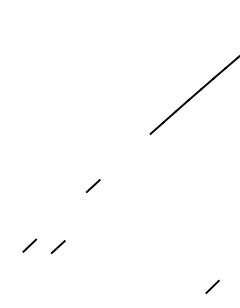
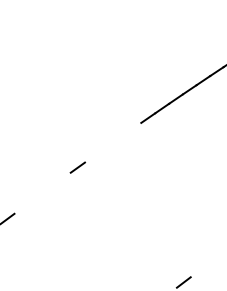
line: (57, 246) -> (34, 223), removed

